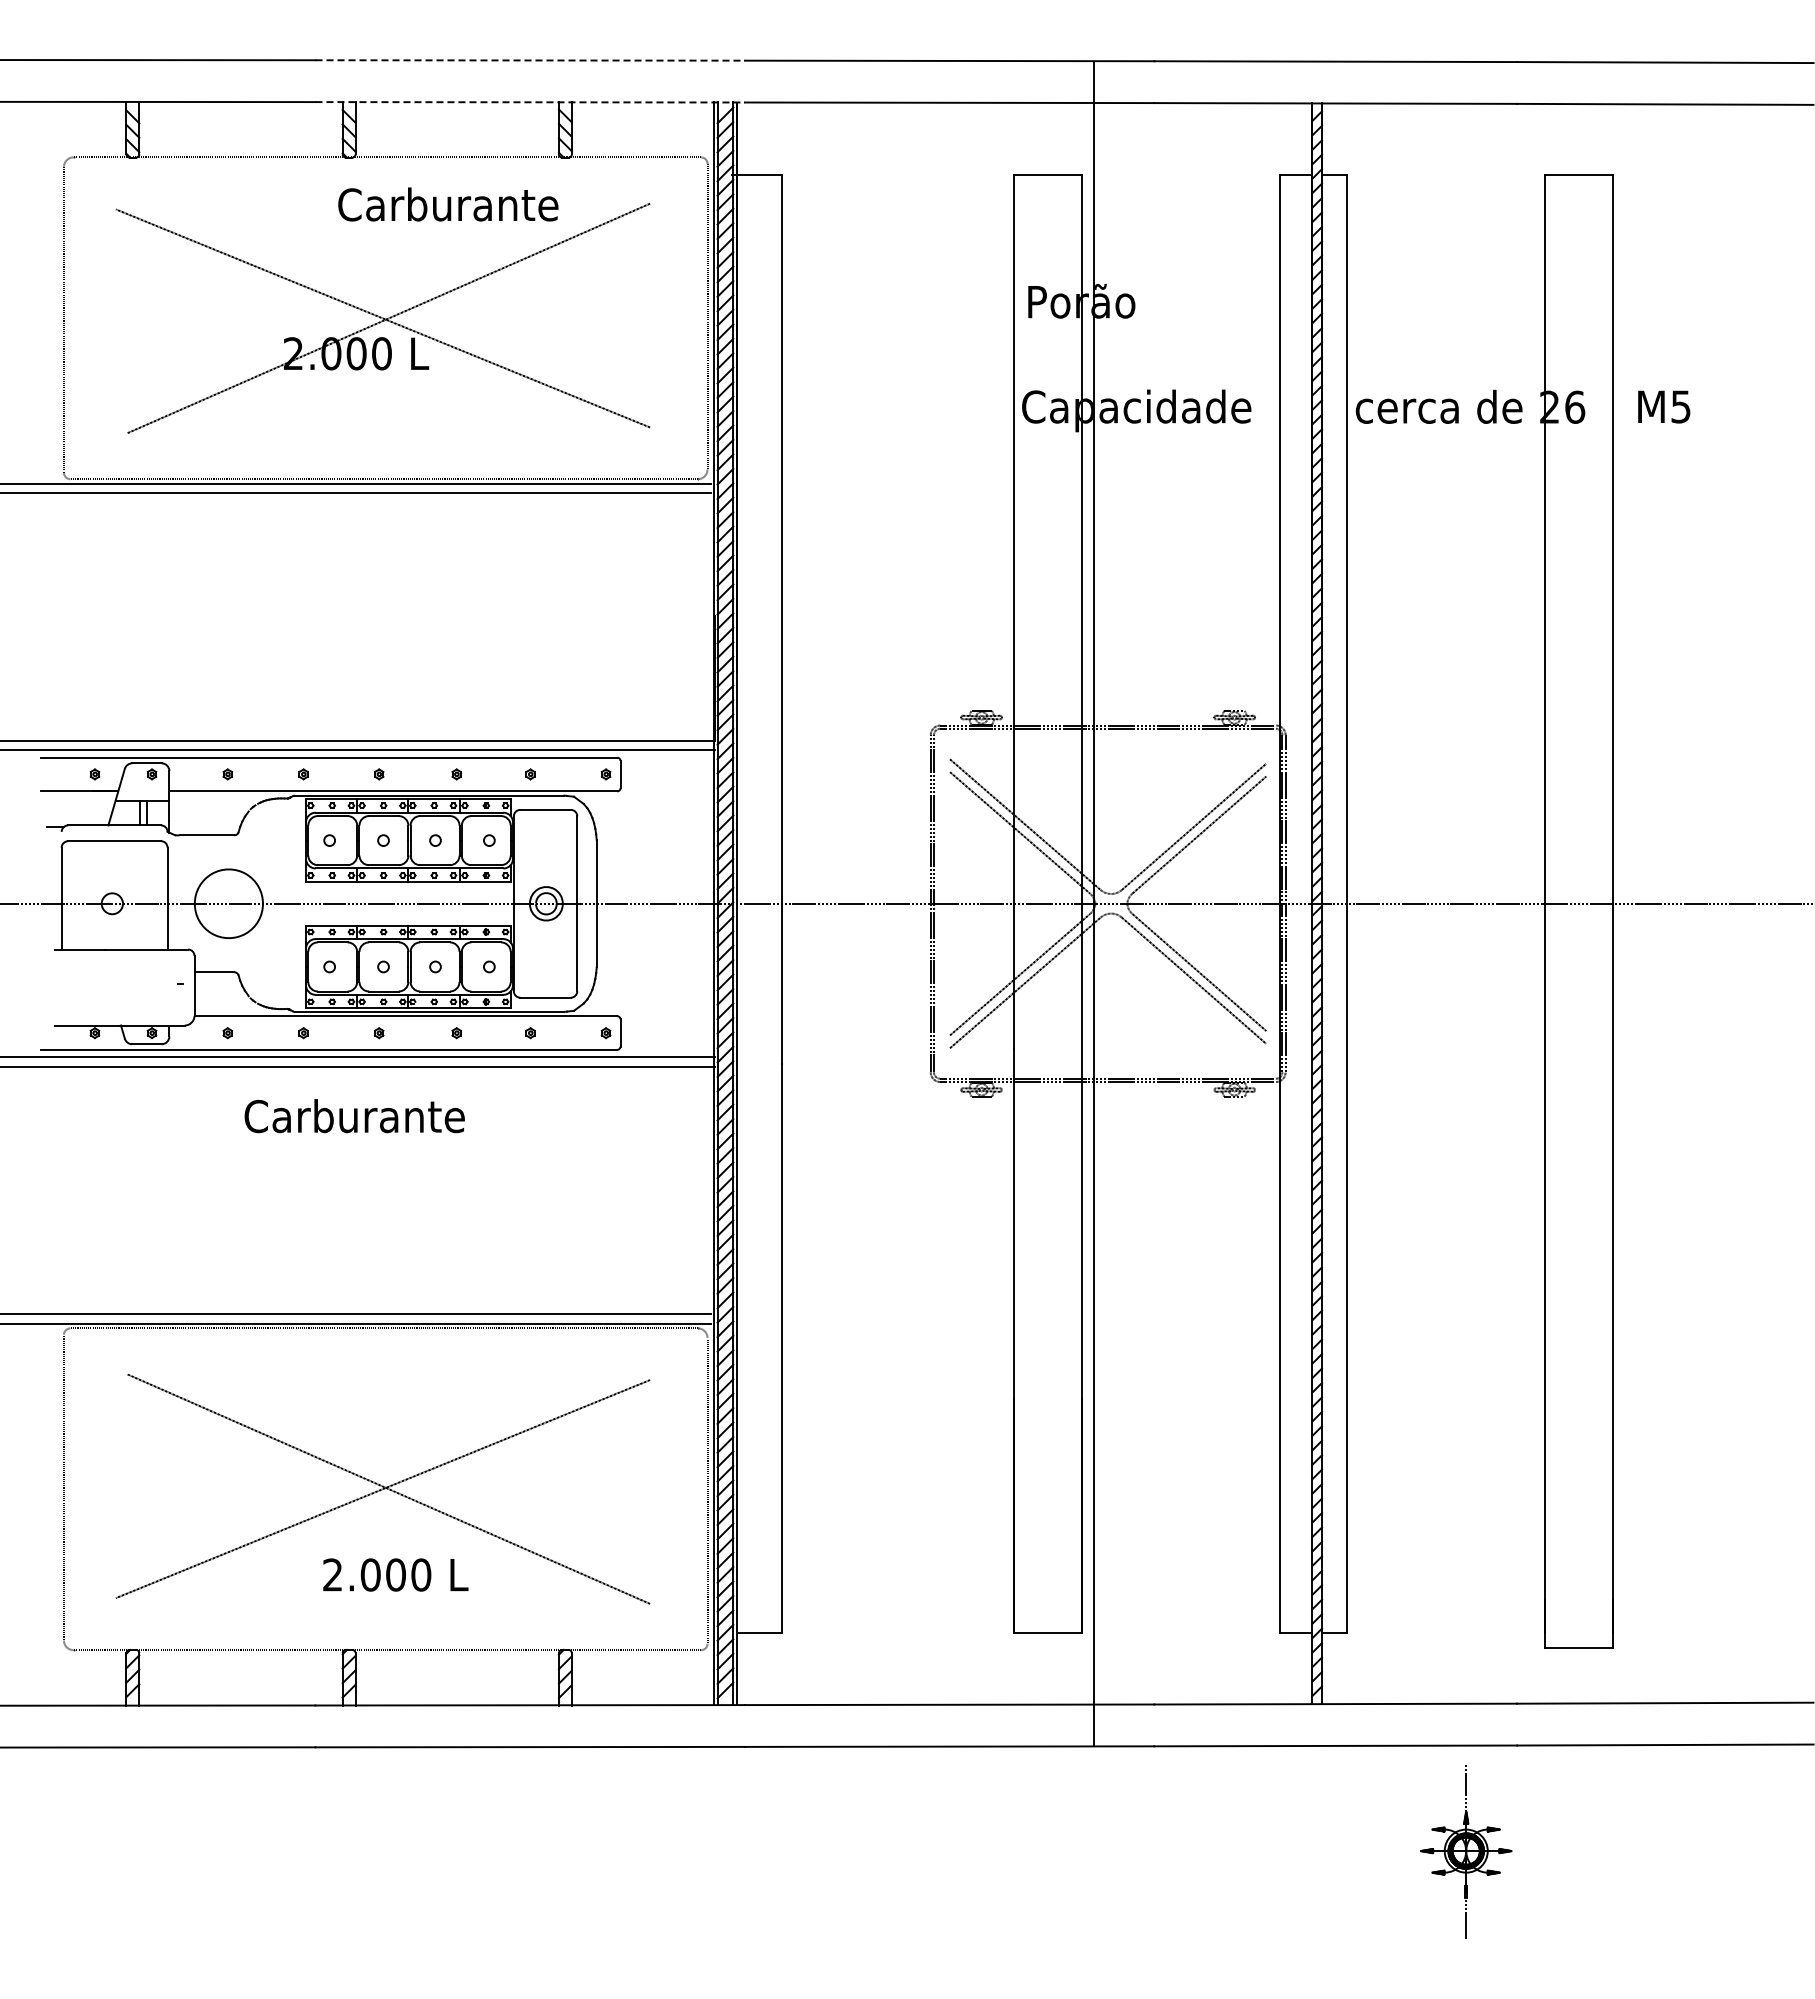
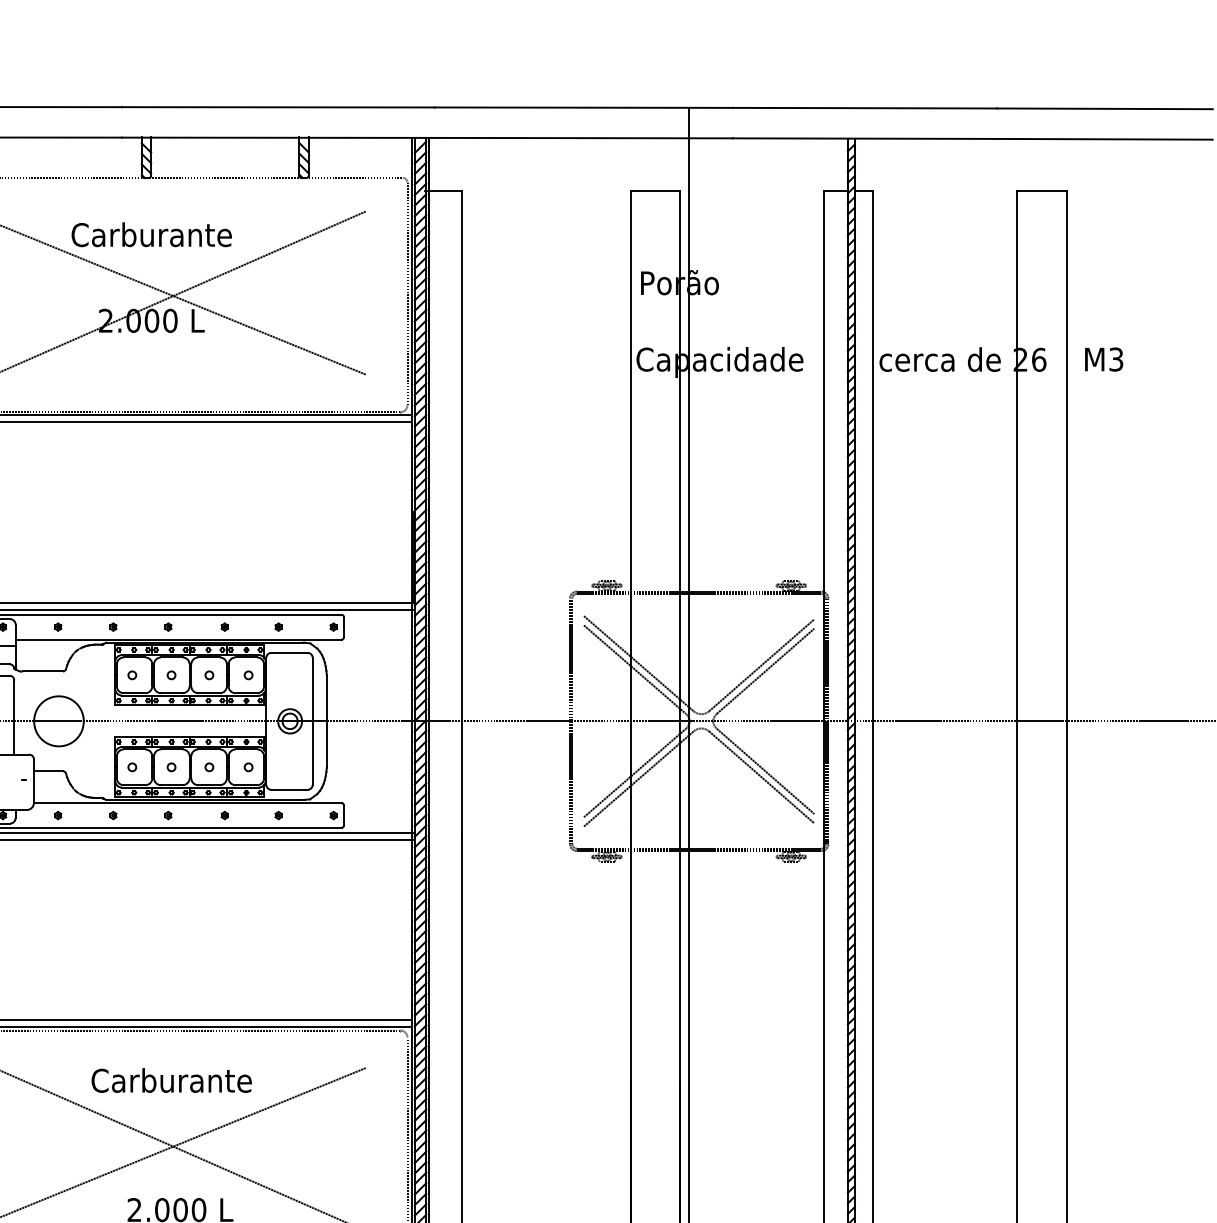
line: (530, 60) -> (278, 107), dashed -> solid
line: (530, 102) -> (278, 137), dashed -> solid
text: (448, 204) -> (151, 234), moved
text: (1681, 406) -> (1116, 359), M5 -> M3
text: (354, 1116) -> (171, 1080), moved

